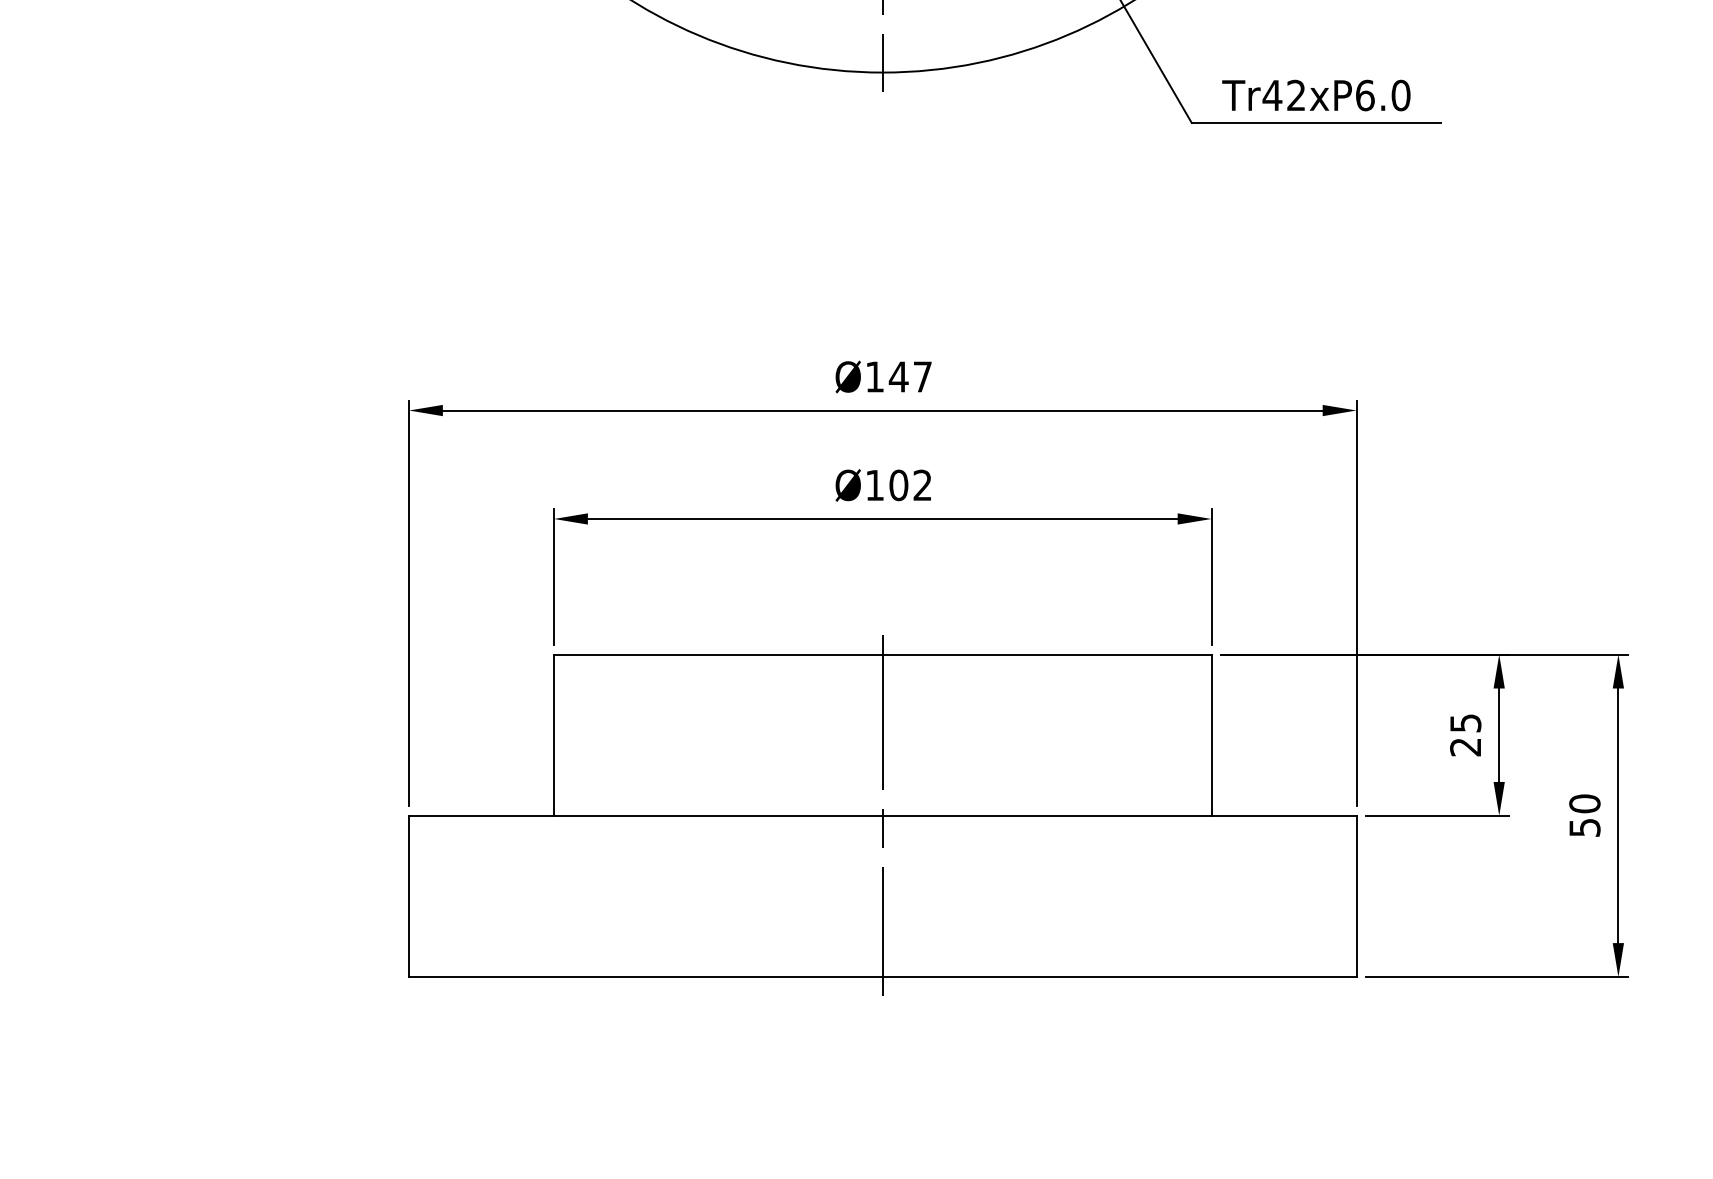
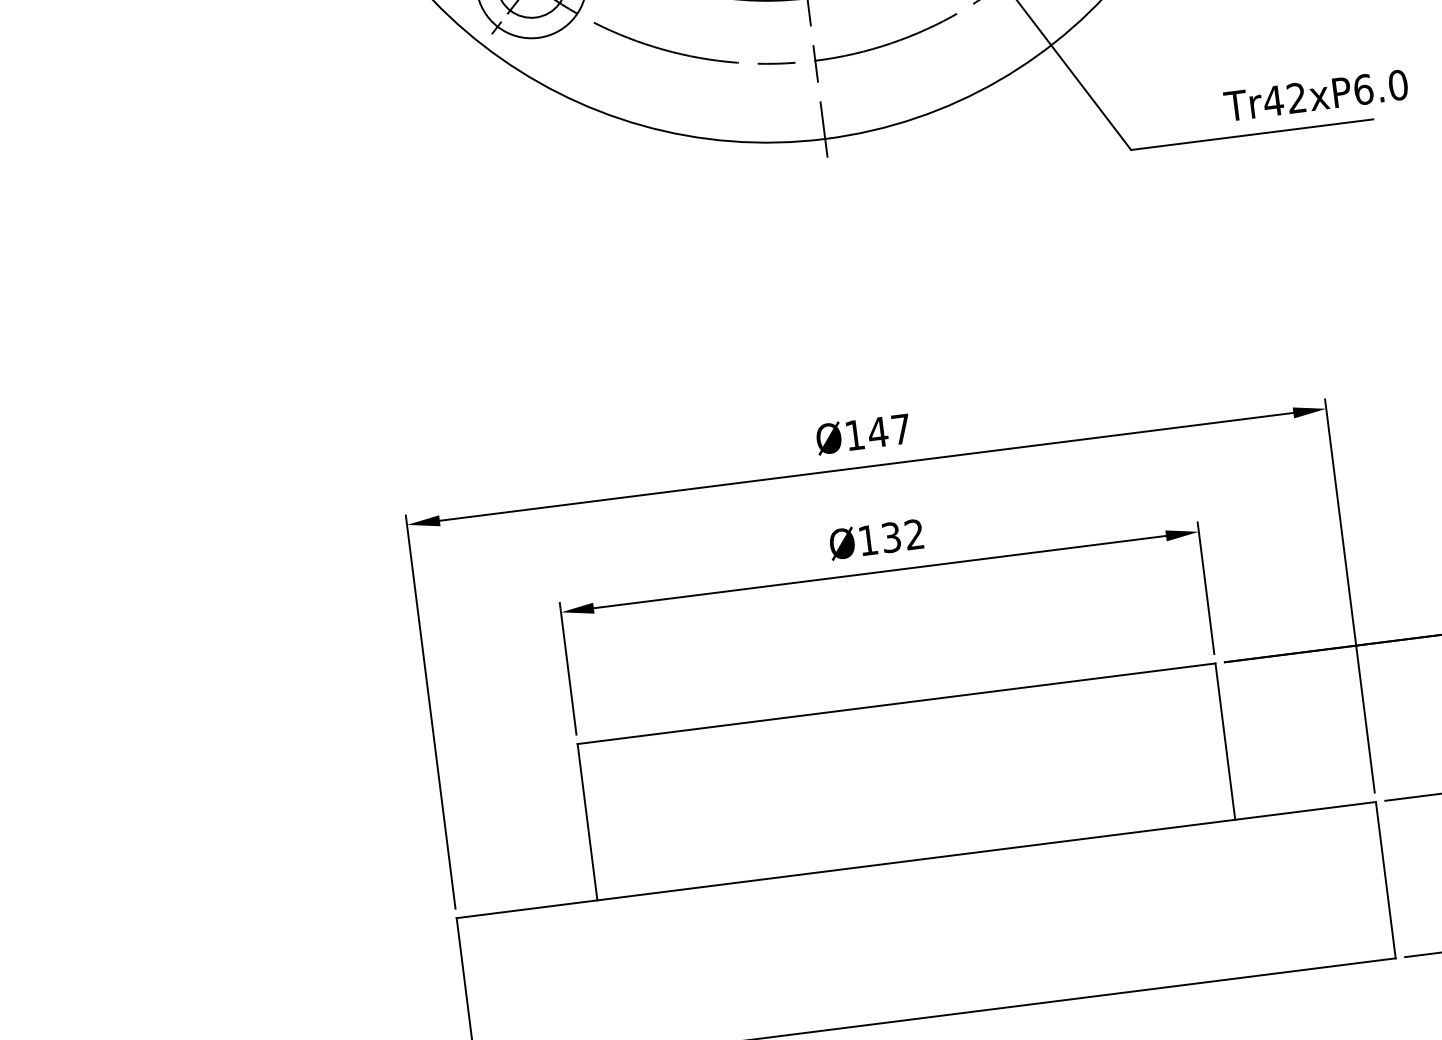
text: (1316, 95) -> (1316, 95), moved
text: (898, 485) -> (891, 537), Ø102 -> Ø132
line: (882, 815) -> (915, 859), removed

